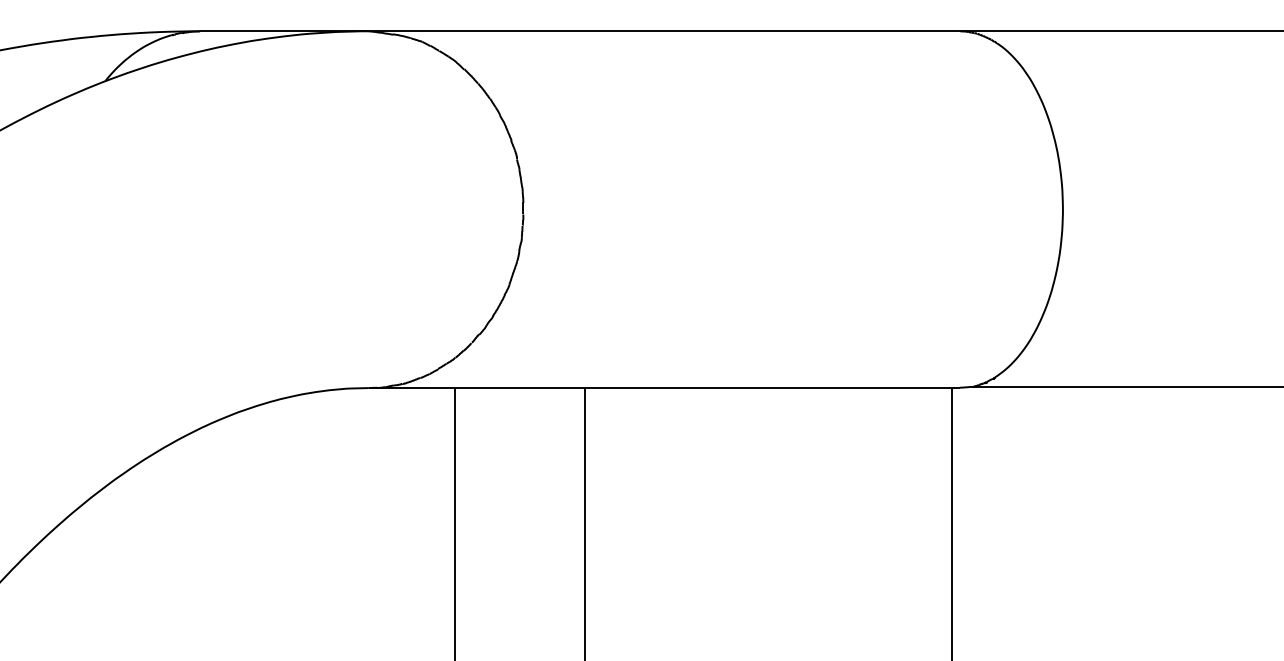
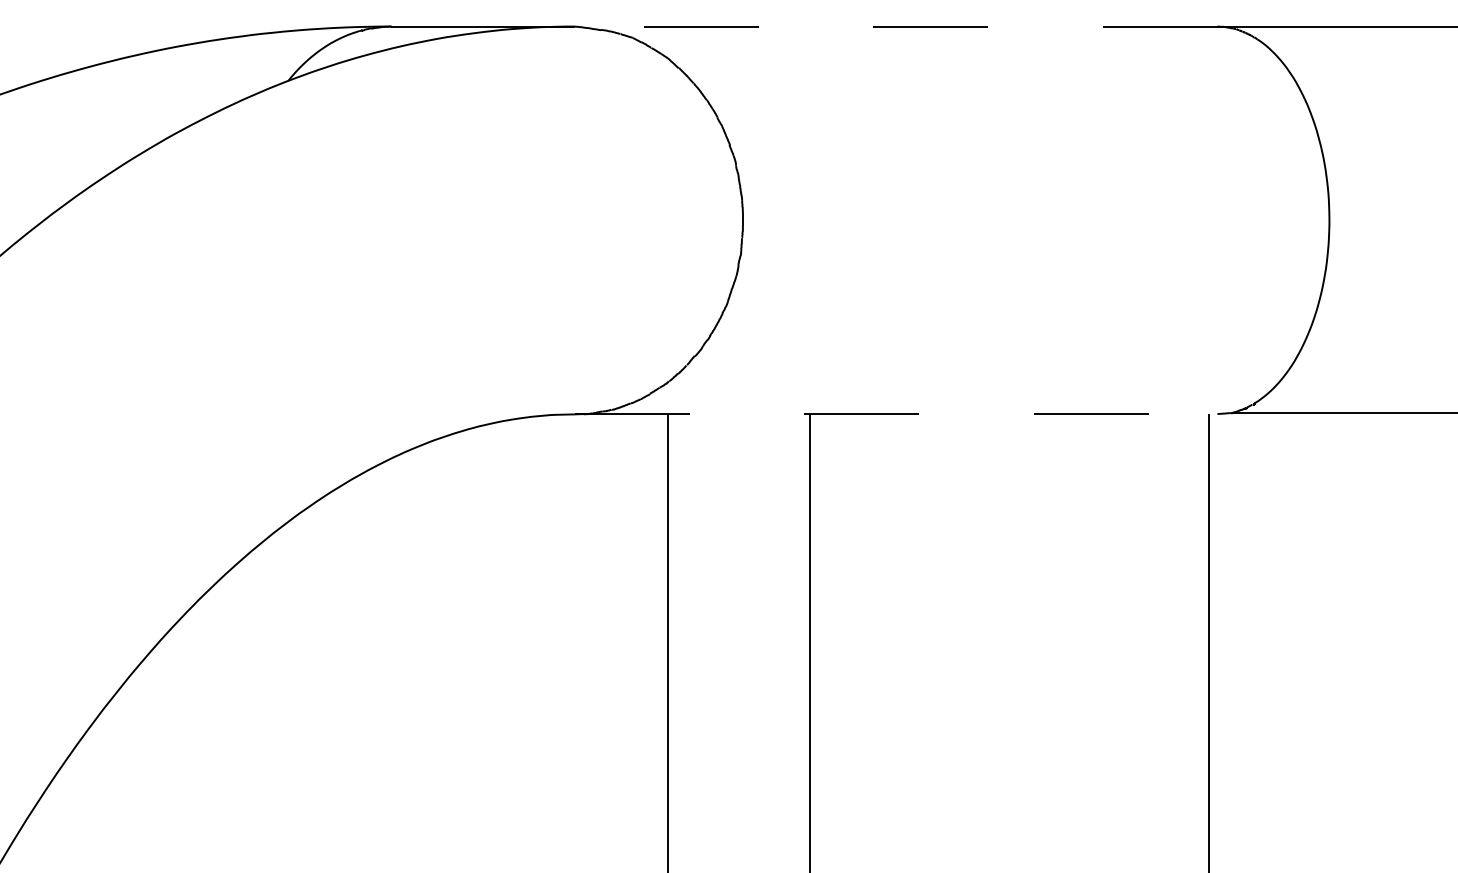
line: (663, 31) -> (895, 26), solid -> dashed
line: (664, 388) -> (896, 414), solid -> dashed

